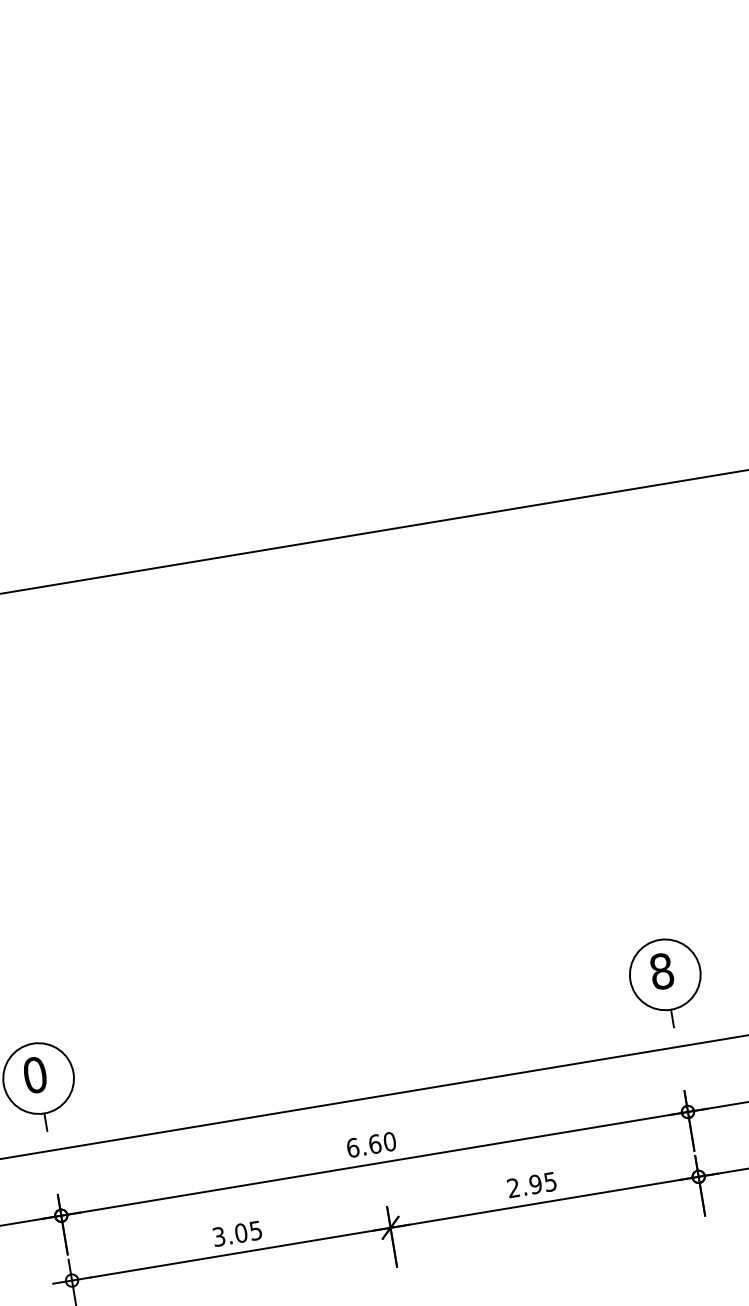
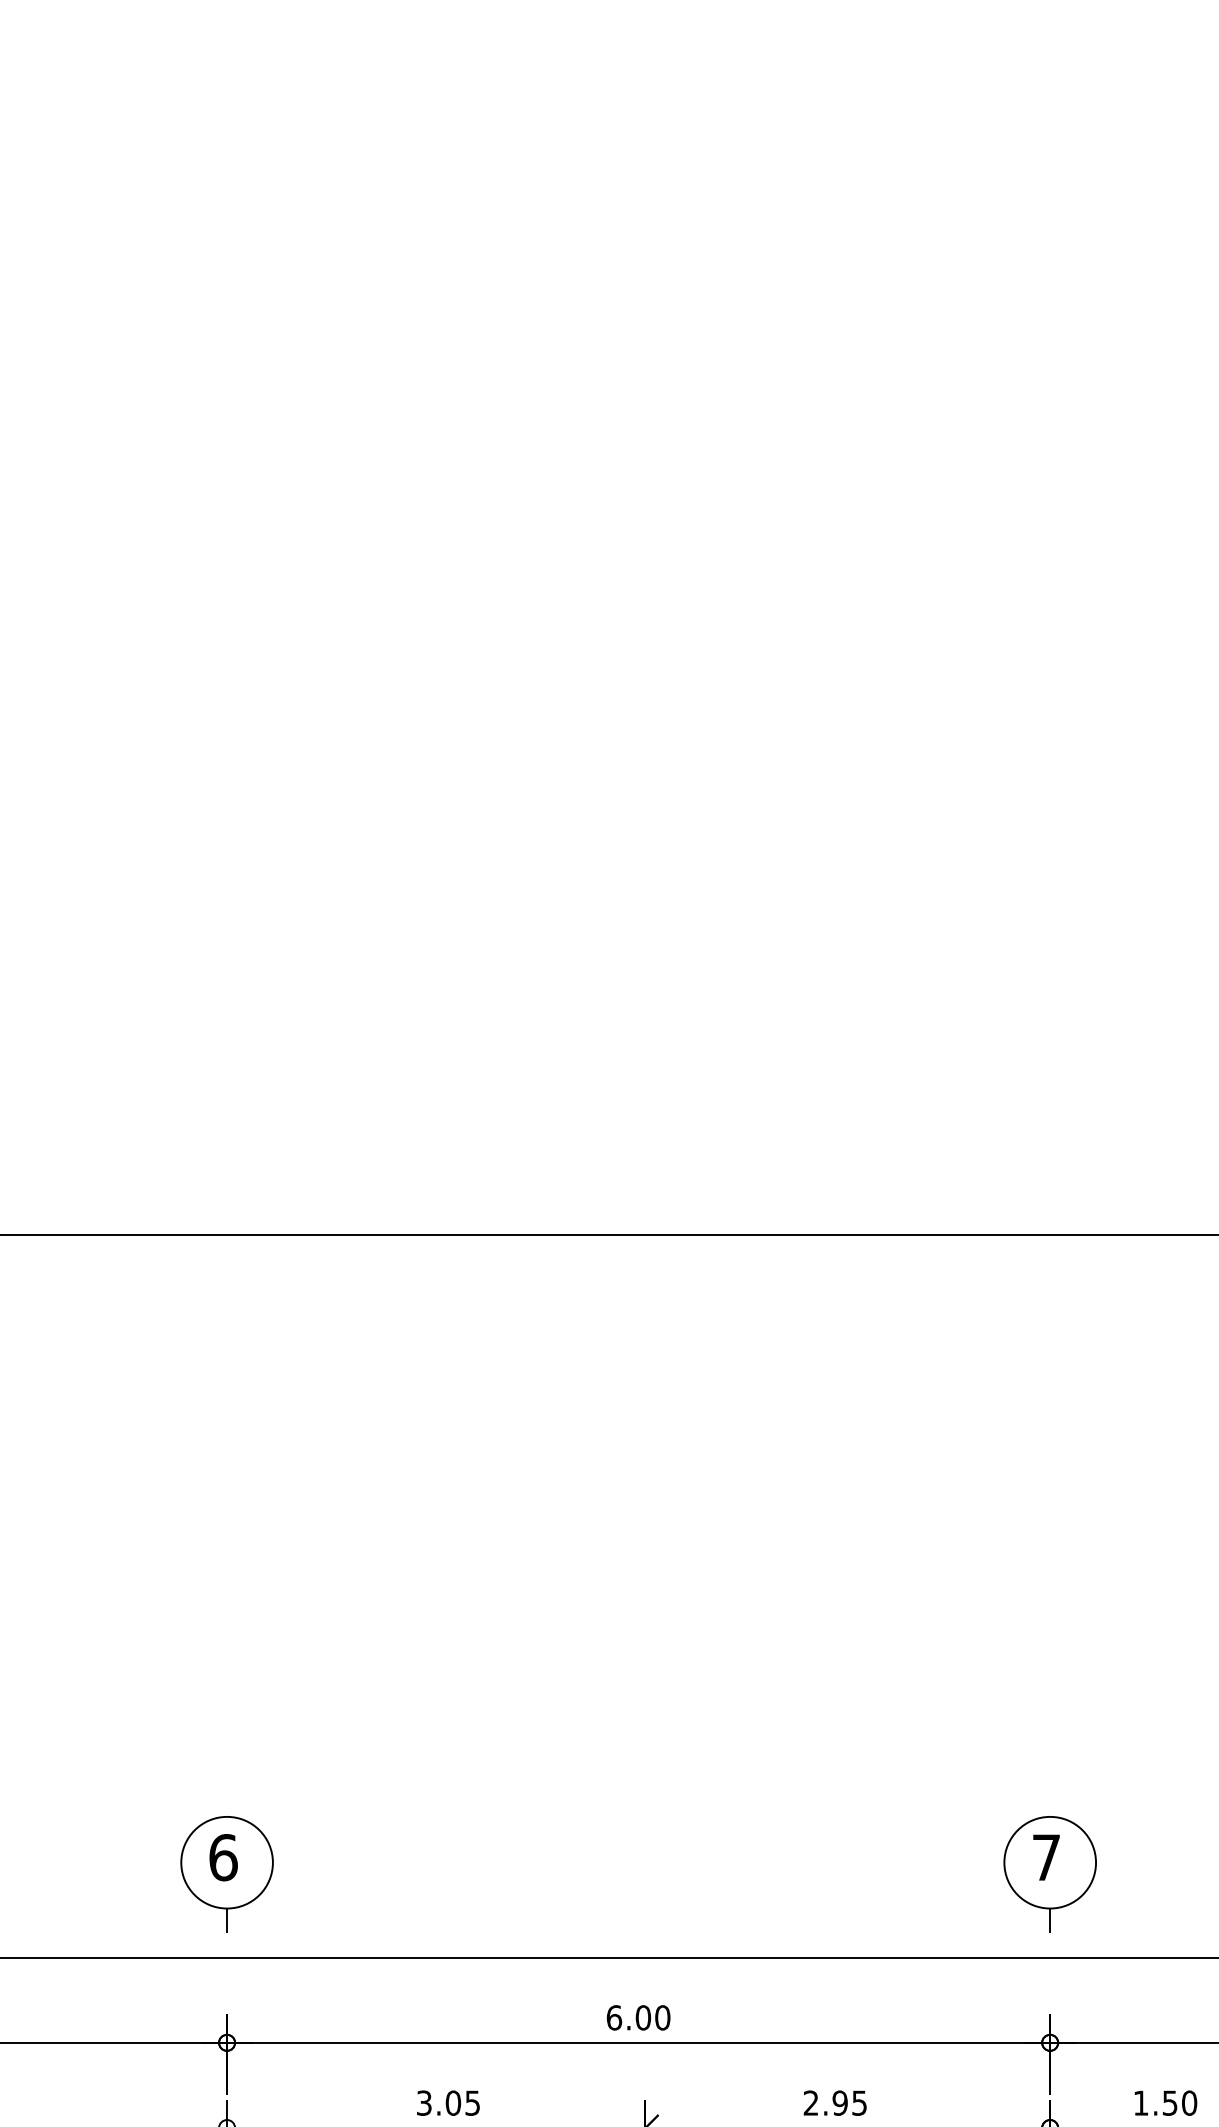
text: (661, 971) -> (1046, 1857), 8 -> 7
text: (35, 1075) -> (223, 1857), 0 -> 6
text: (375, 1143) -> (643, 2017), 6.60 -> 6.00

